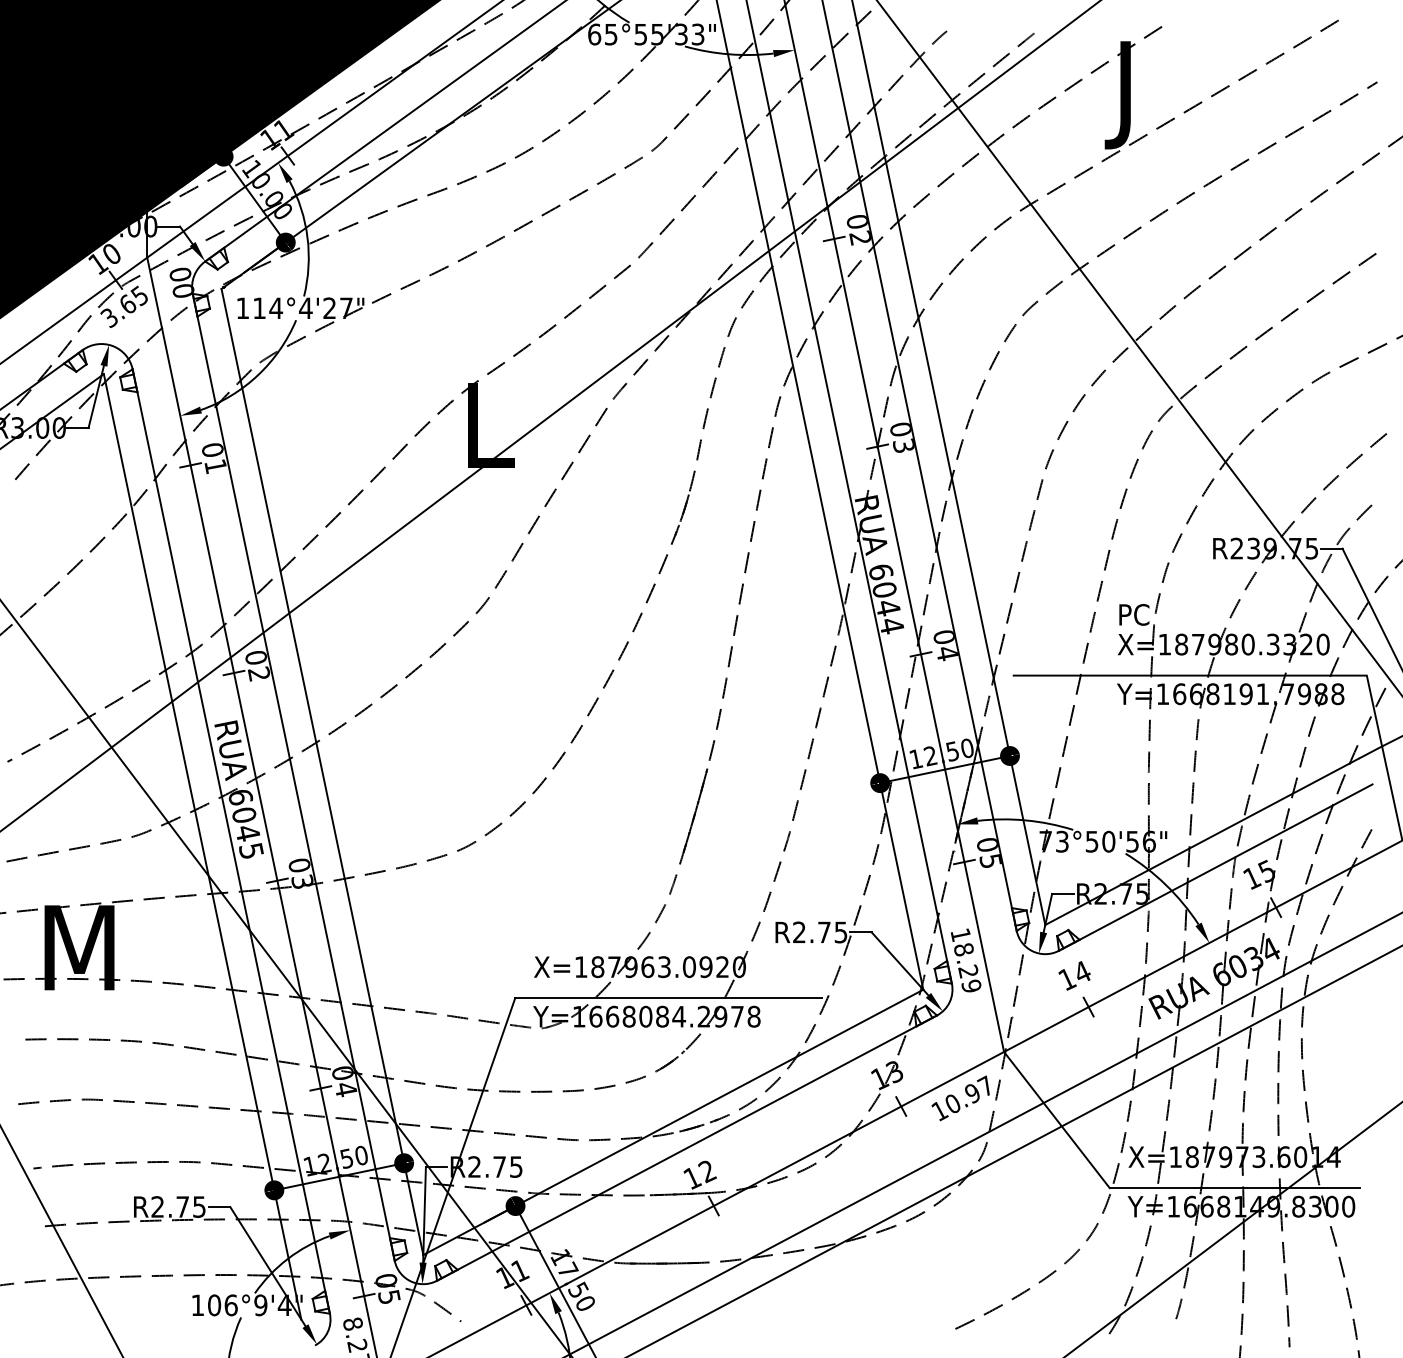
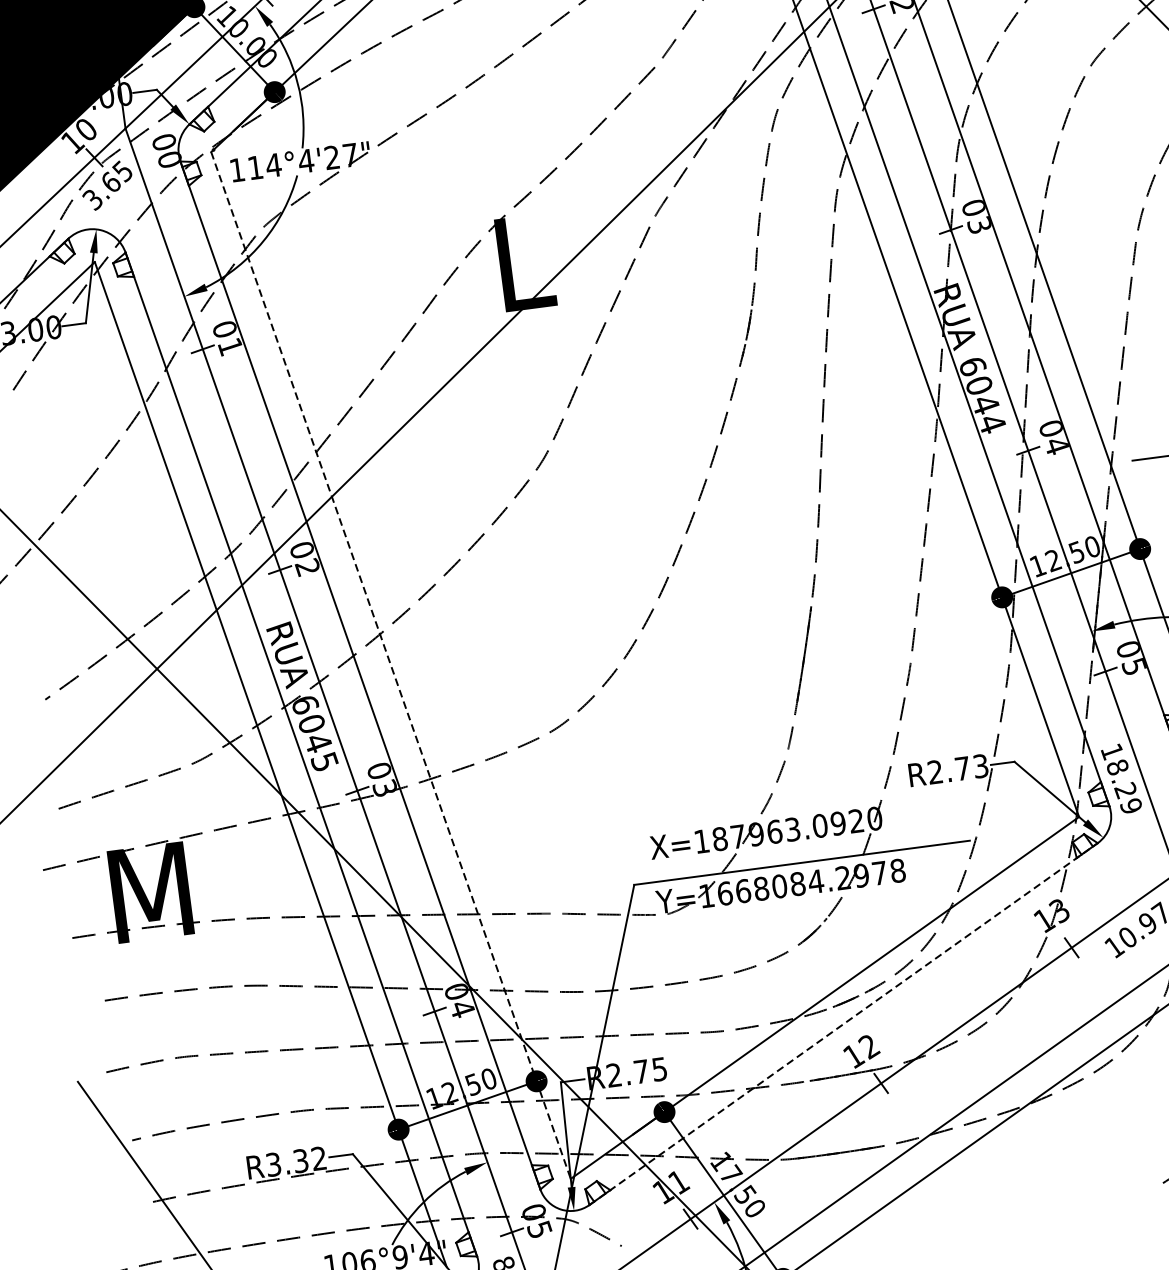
line: (322, 772) -> (391, 666), solid -> dashed
text: (841, 931) -> (981, 765), R2.75 -> R2.73
line: (687, 1147) -> (844, 1023), solid -> dashed
text: (178, 1206) -> (296, 1161), R2.75 -> R3.32

